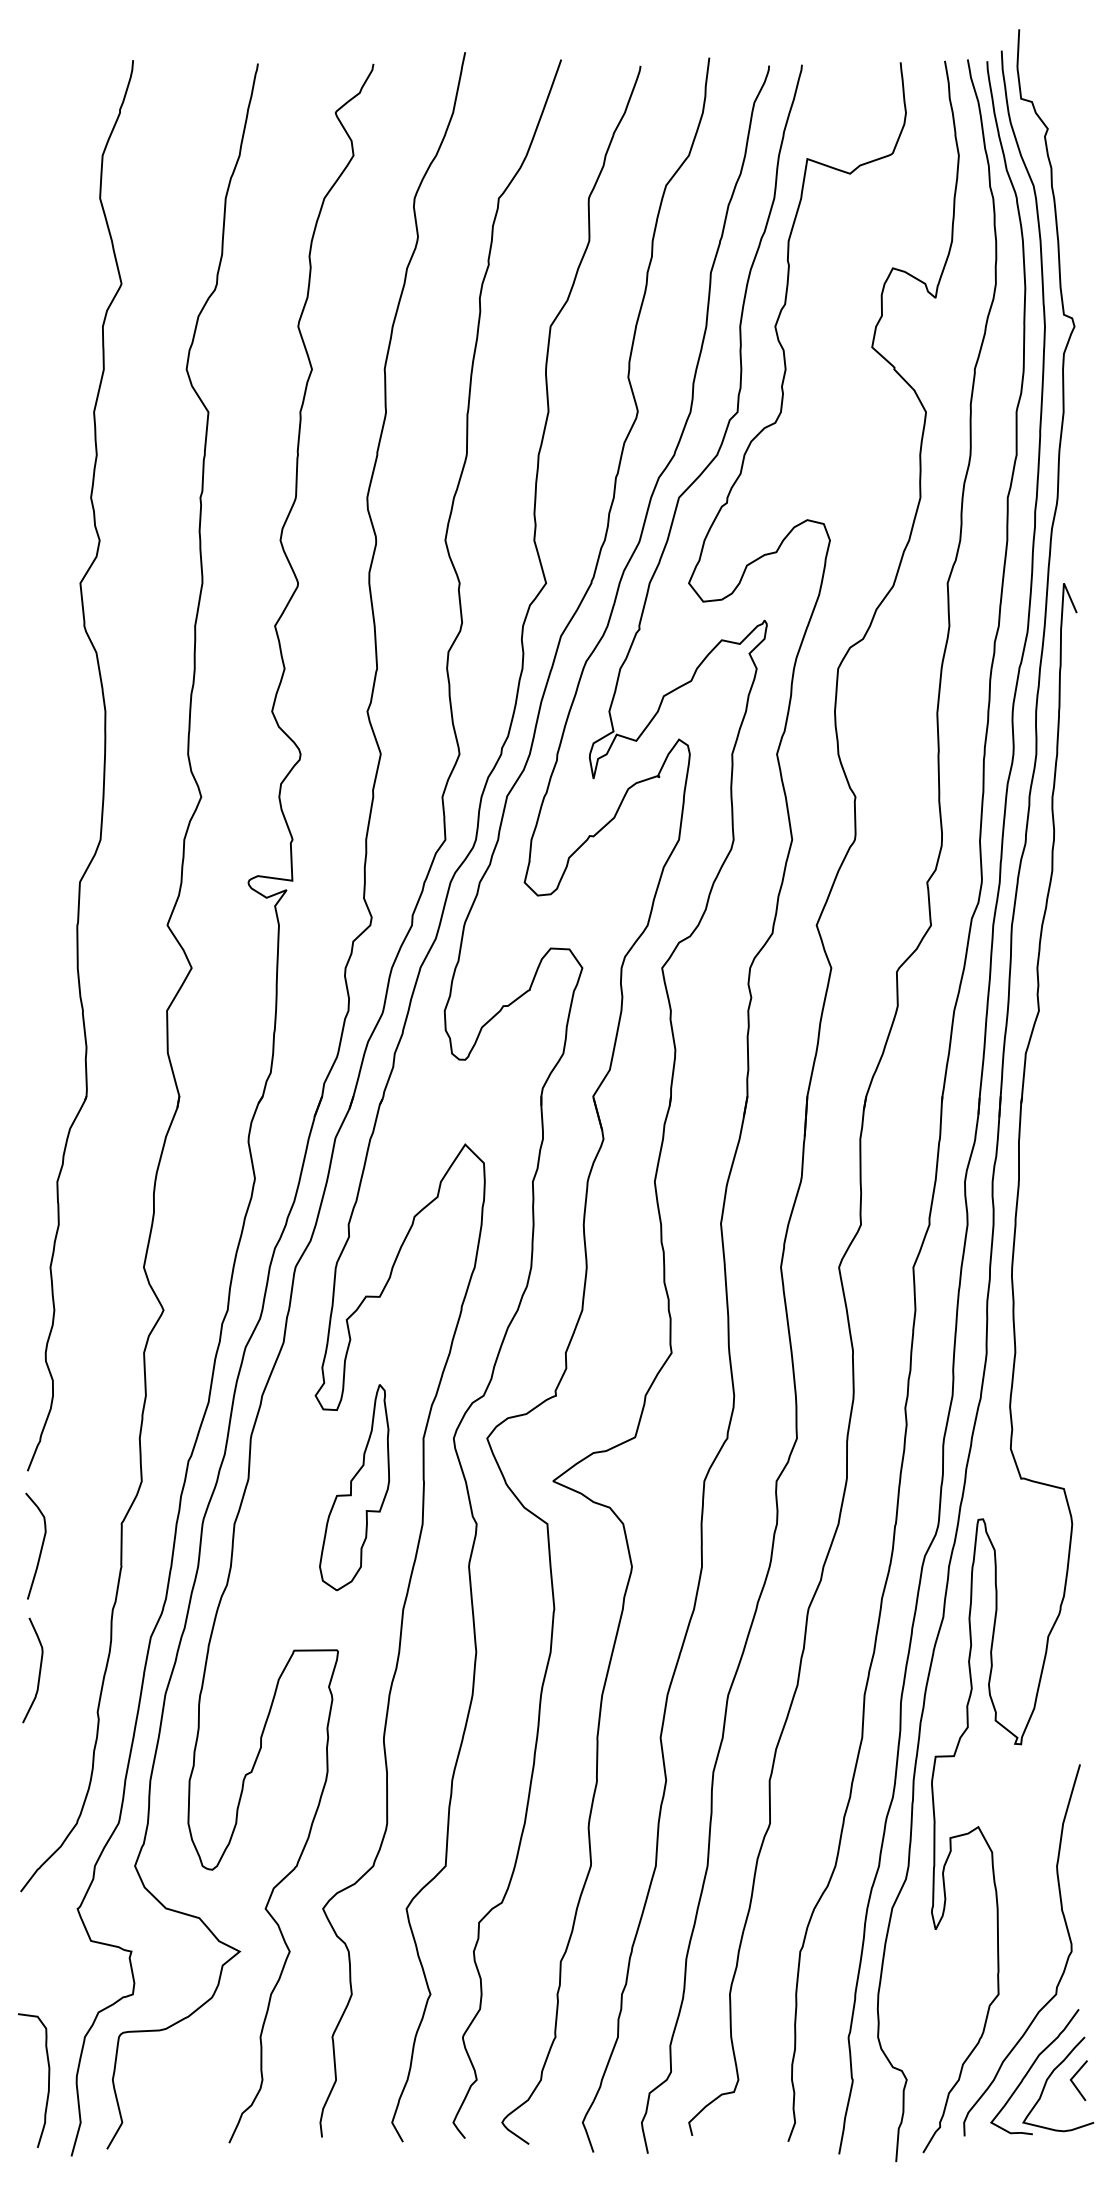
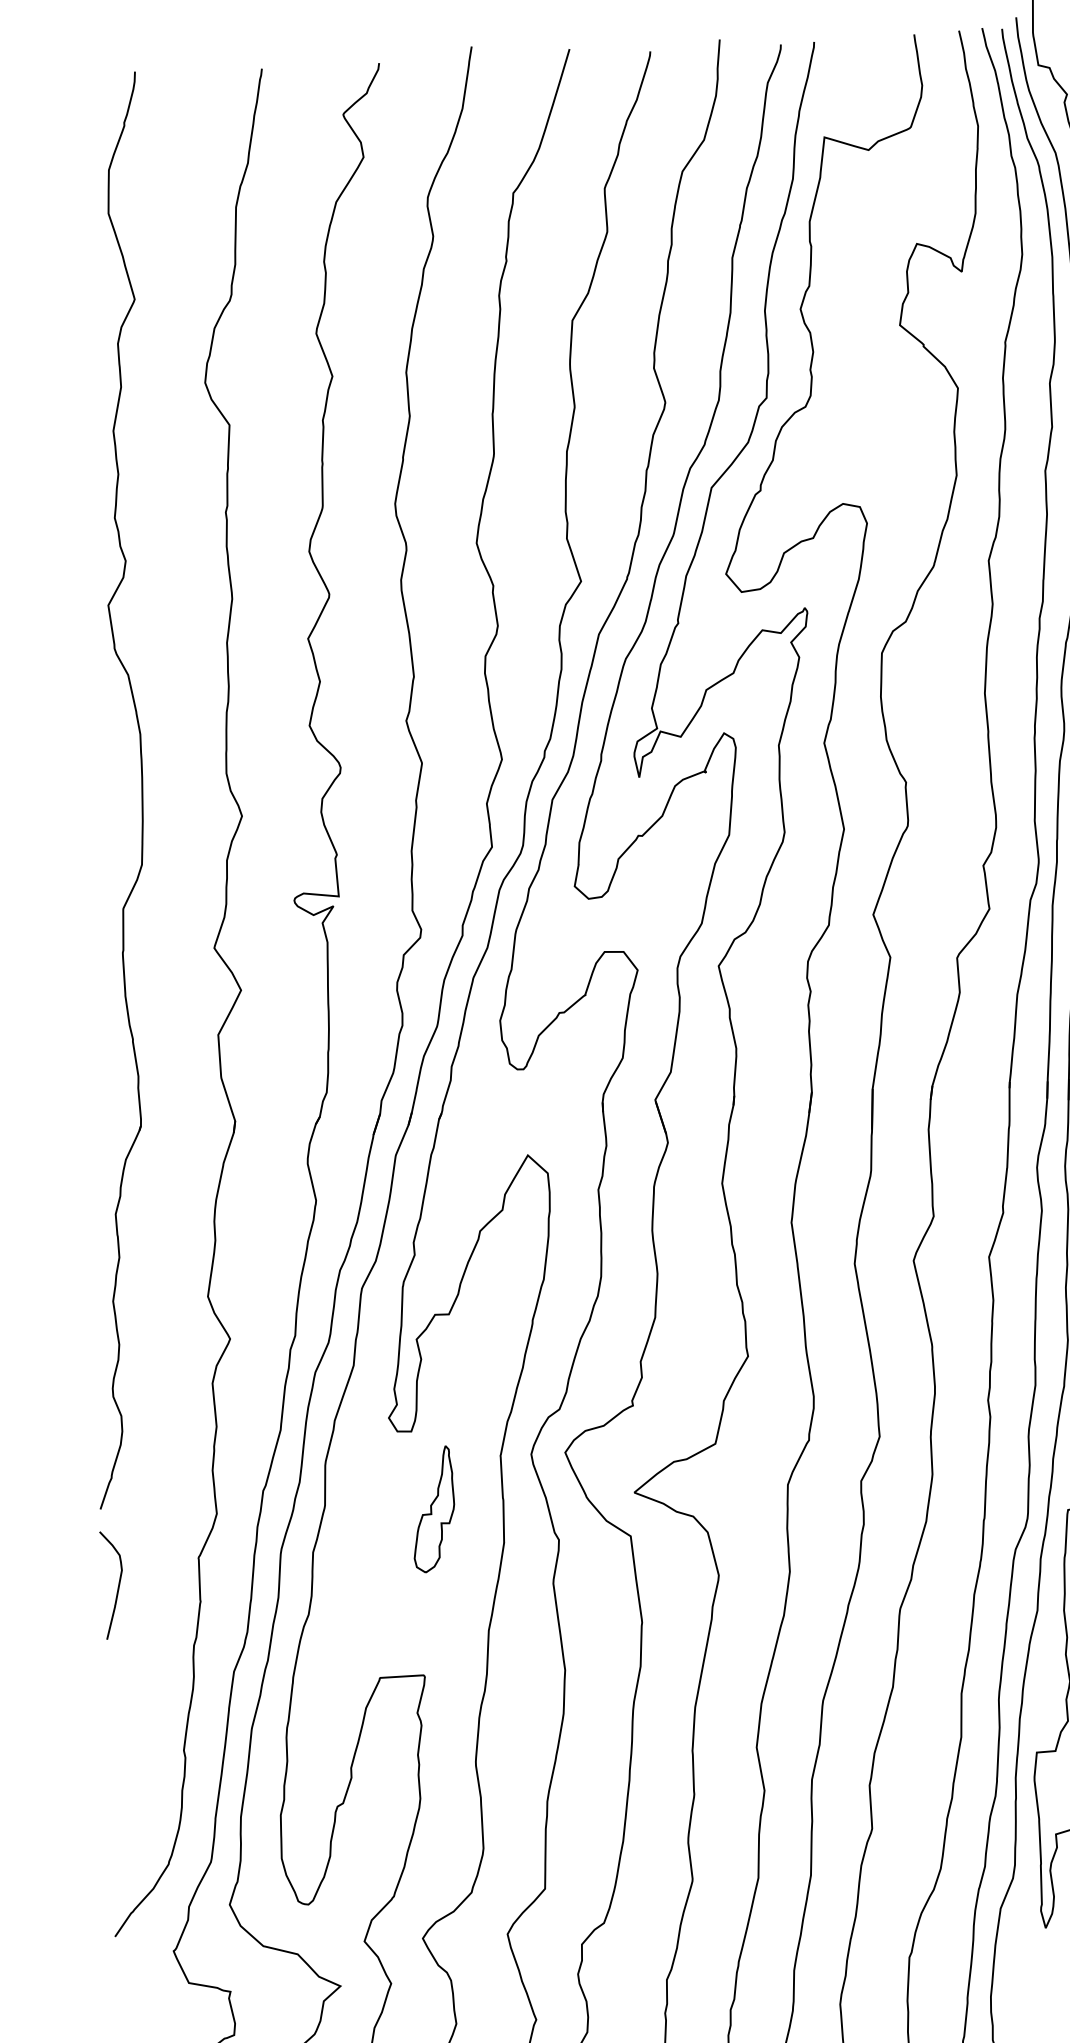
part: (354, 1487) -> (433, 1509), size x0.6
curve: (39, 1670) -> (122, 1711), removed

